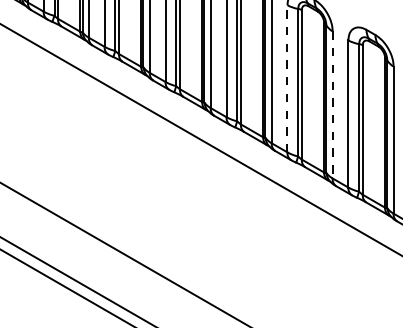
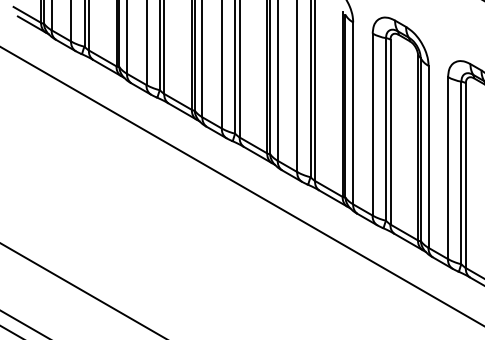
line: (287, 78) -> (372, 124), dashed -> solid
line: (332, 104) -> (428, 156), dashed -> solid

